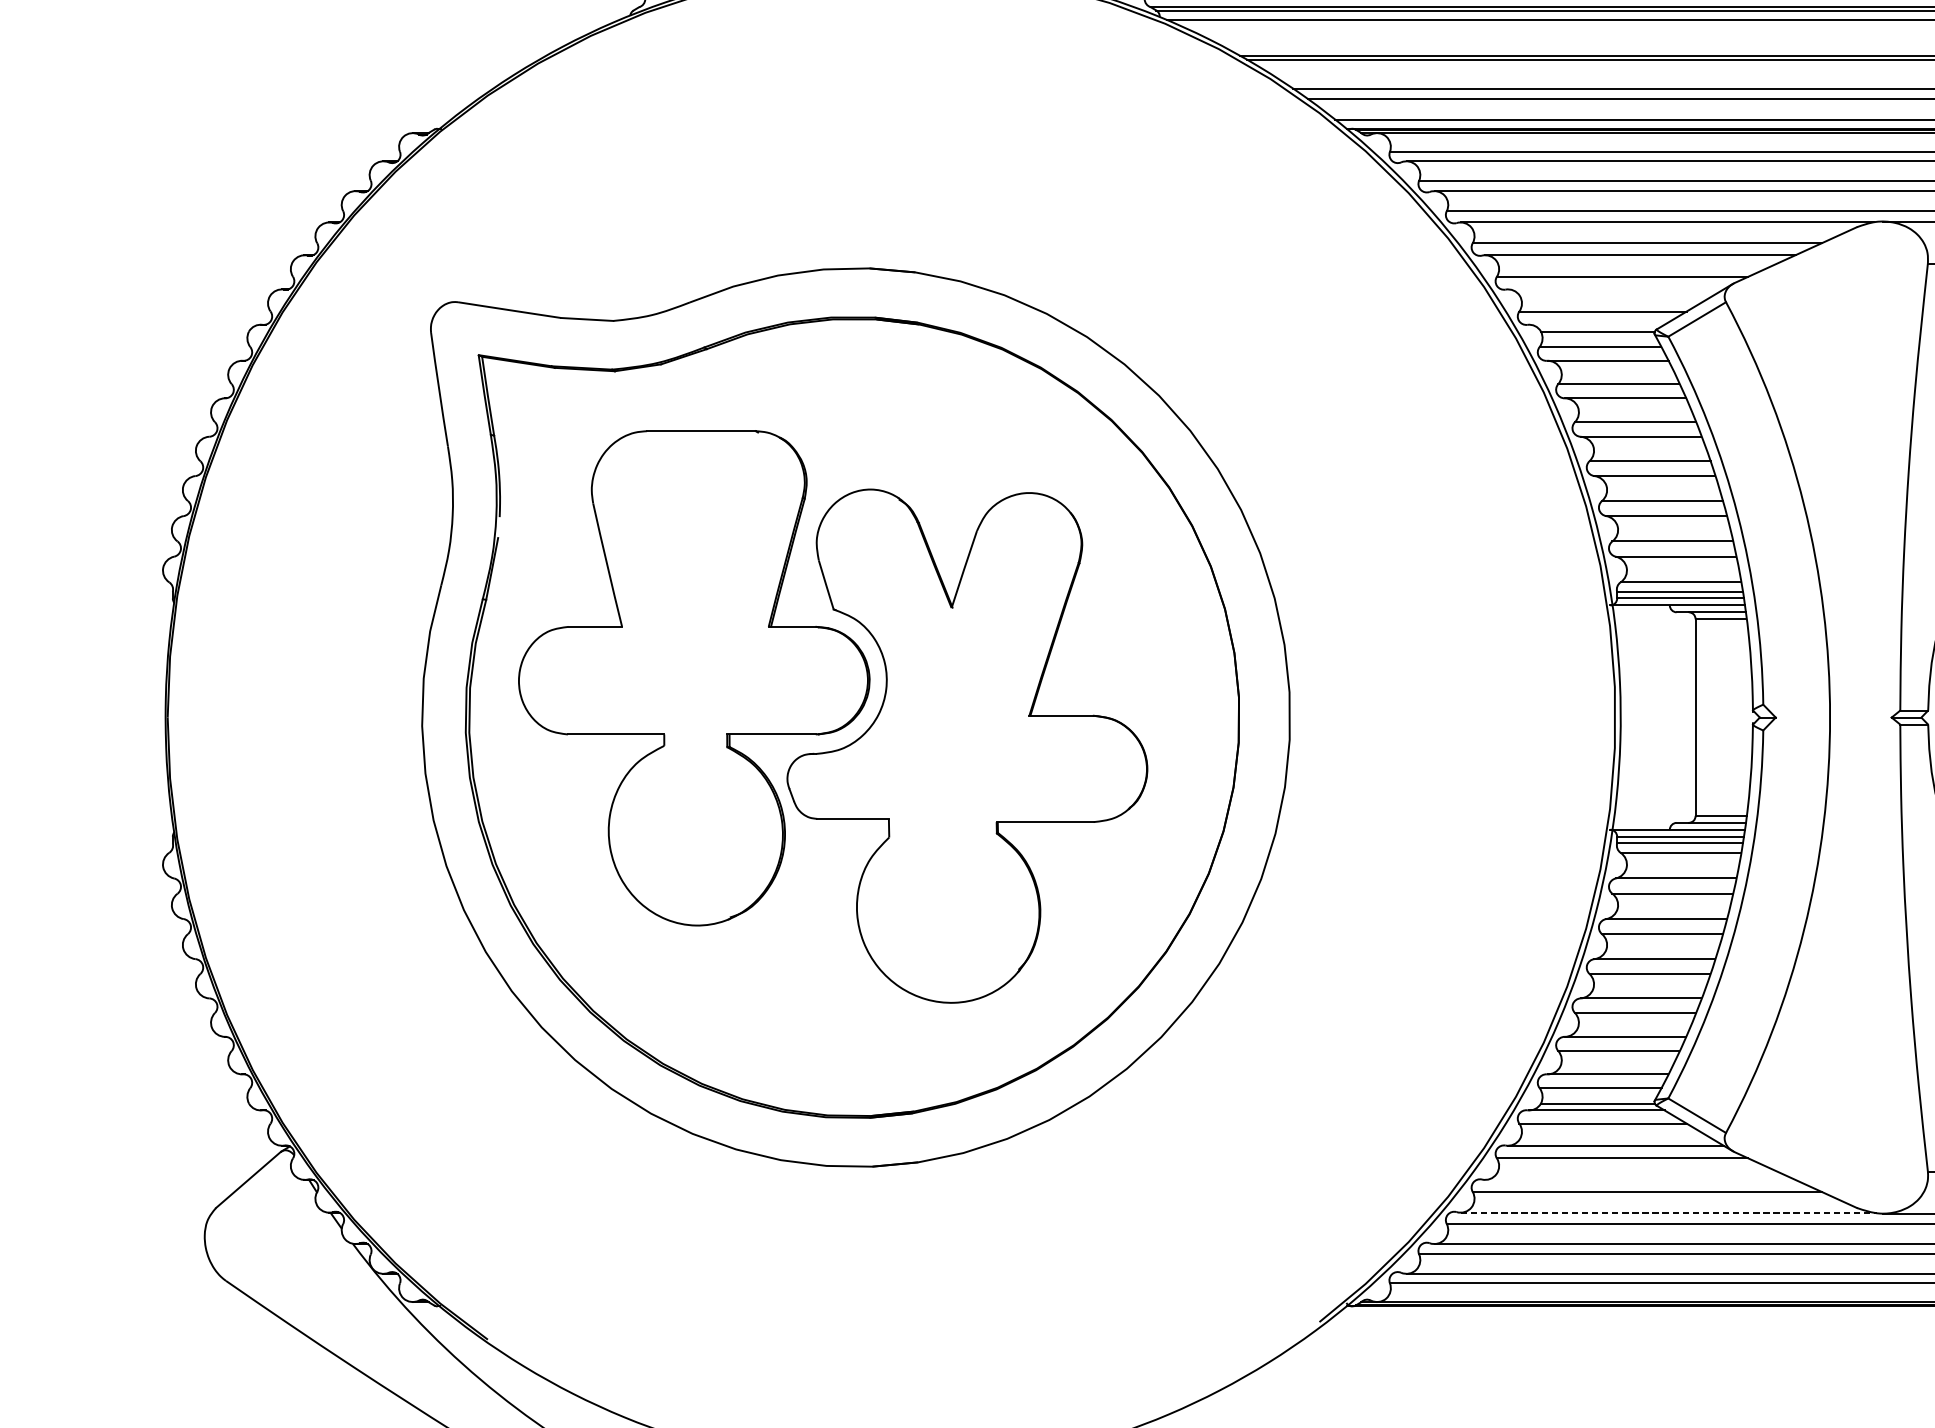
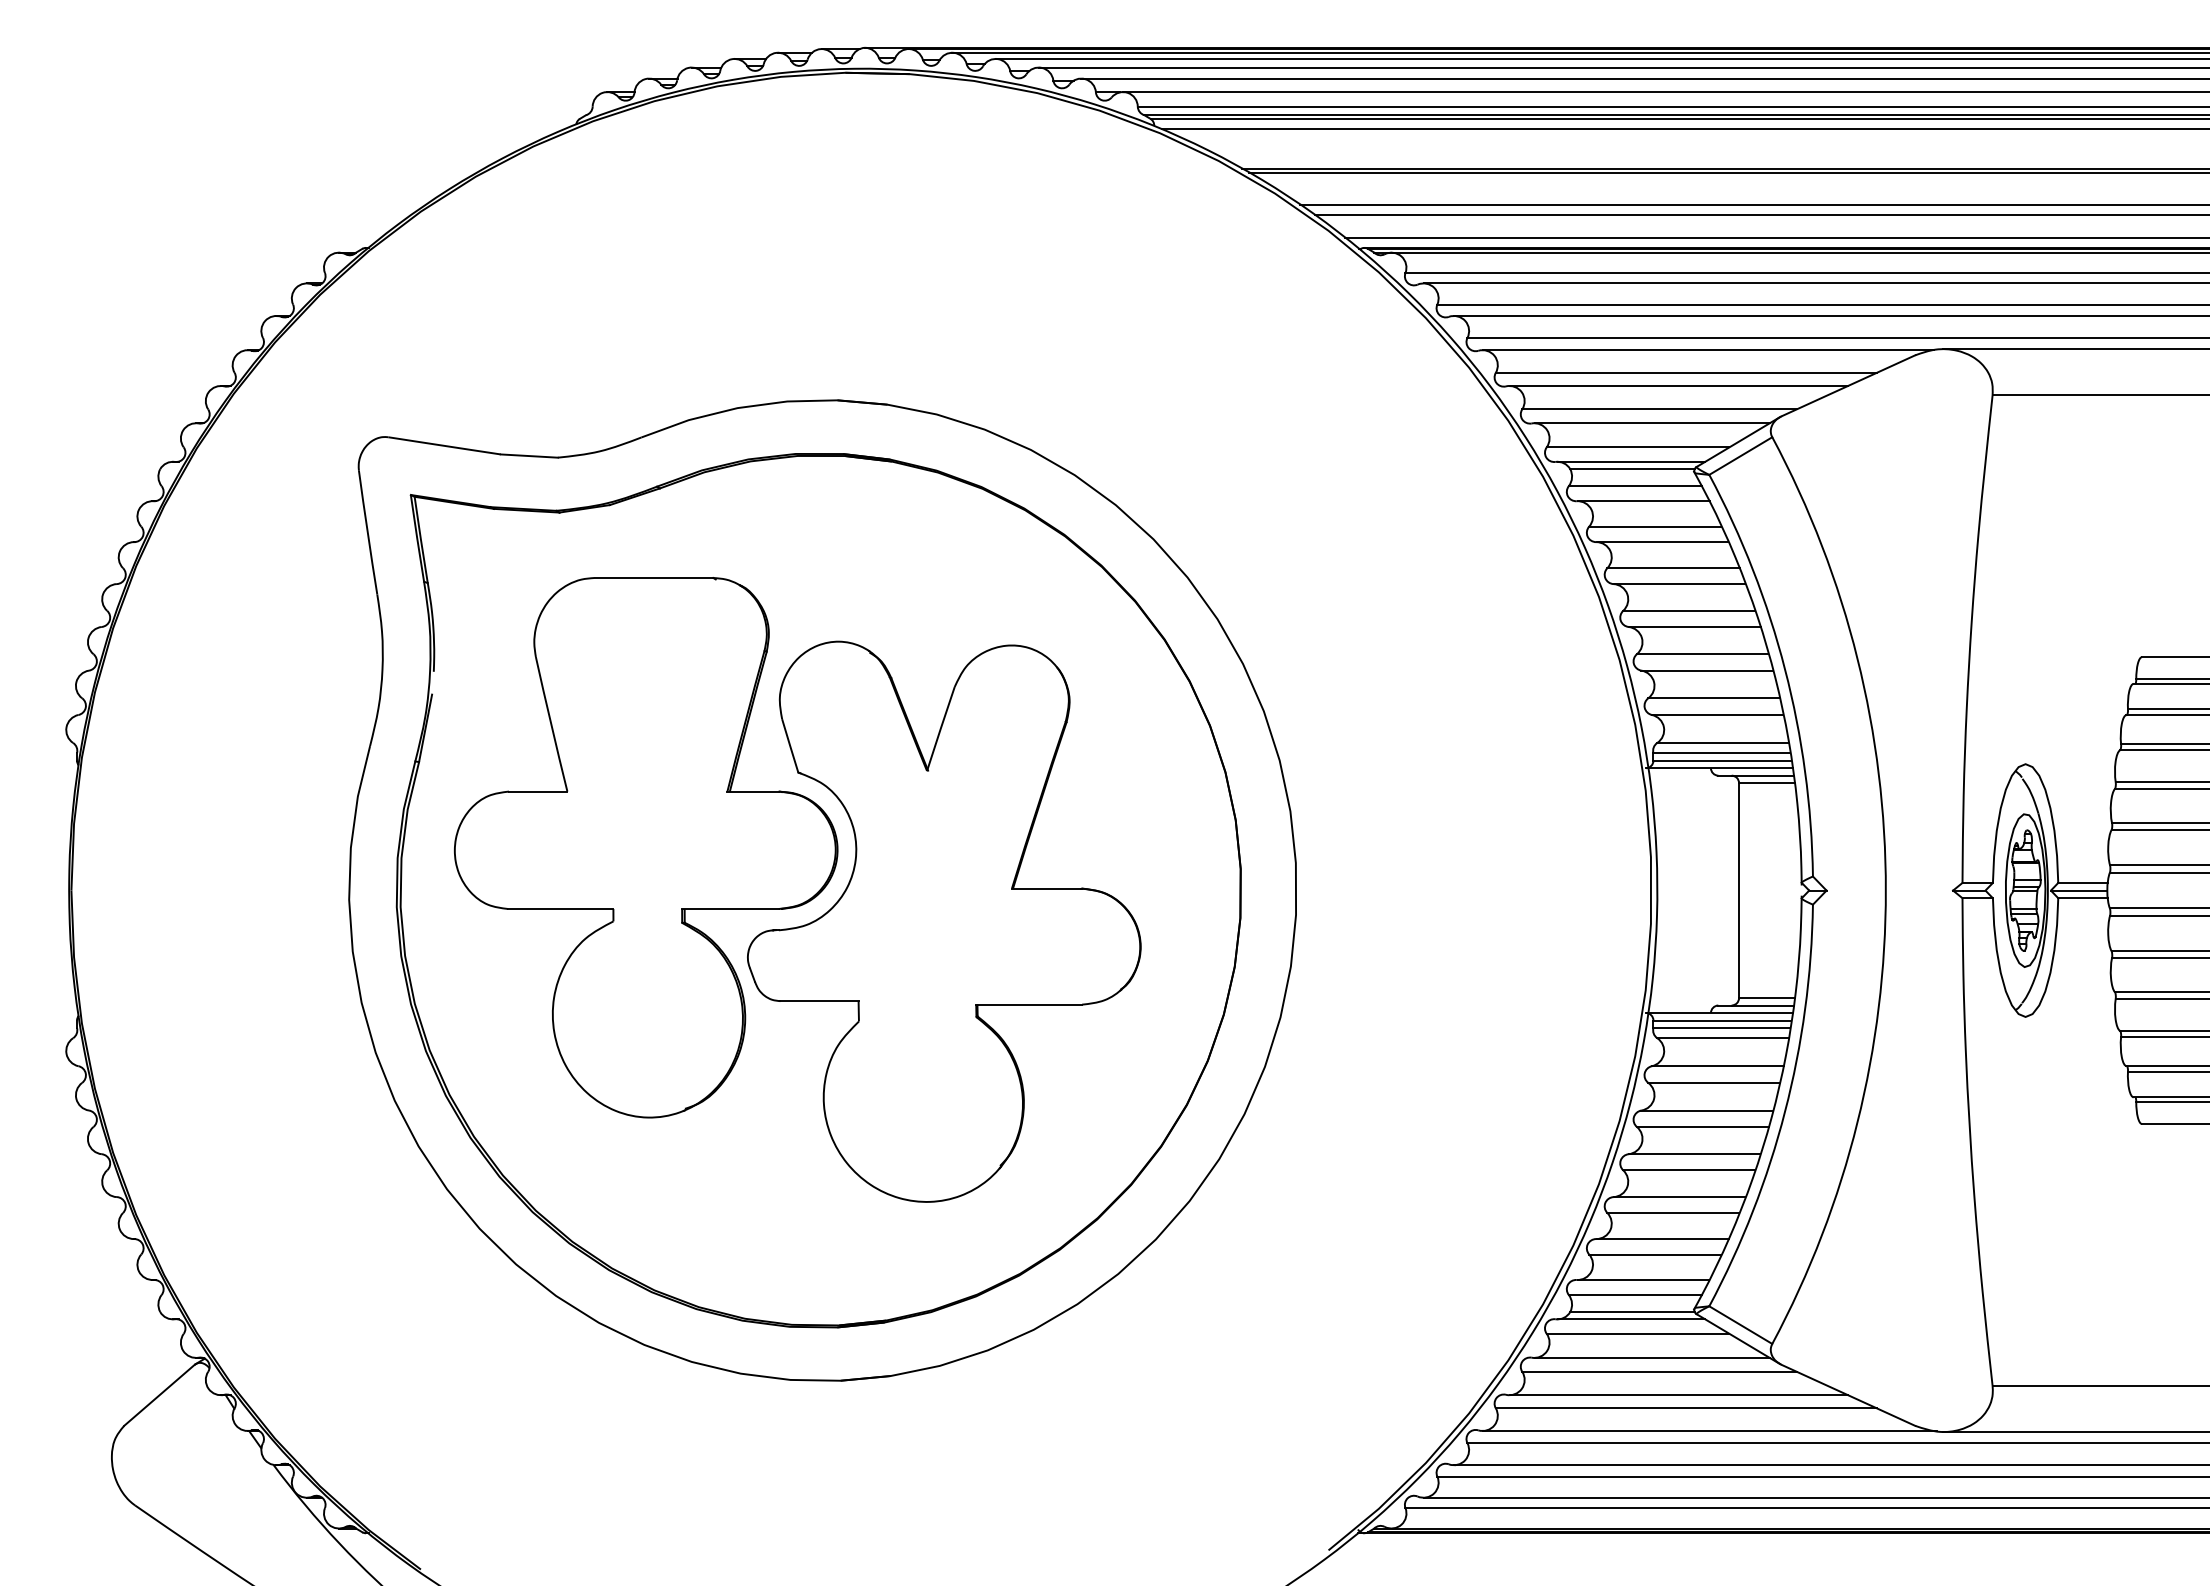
line: (1615, 289) -> (1651, 423), added
line: (1597, 324) -> (1631, 461), added
line: (1640, 1180) -> (1678, 1395), added
line: (1669, 1213) -> (1710, 1431), dashed -> solid

